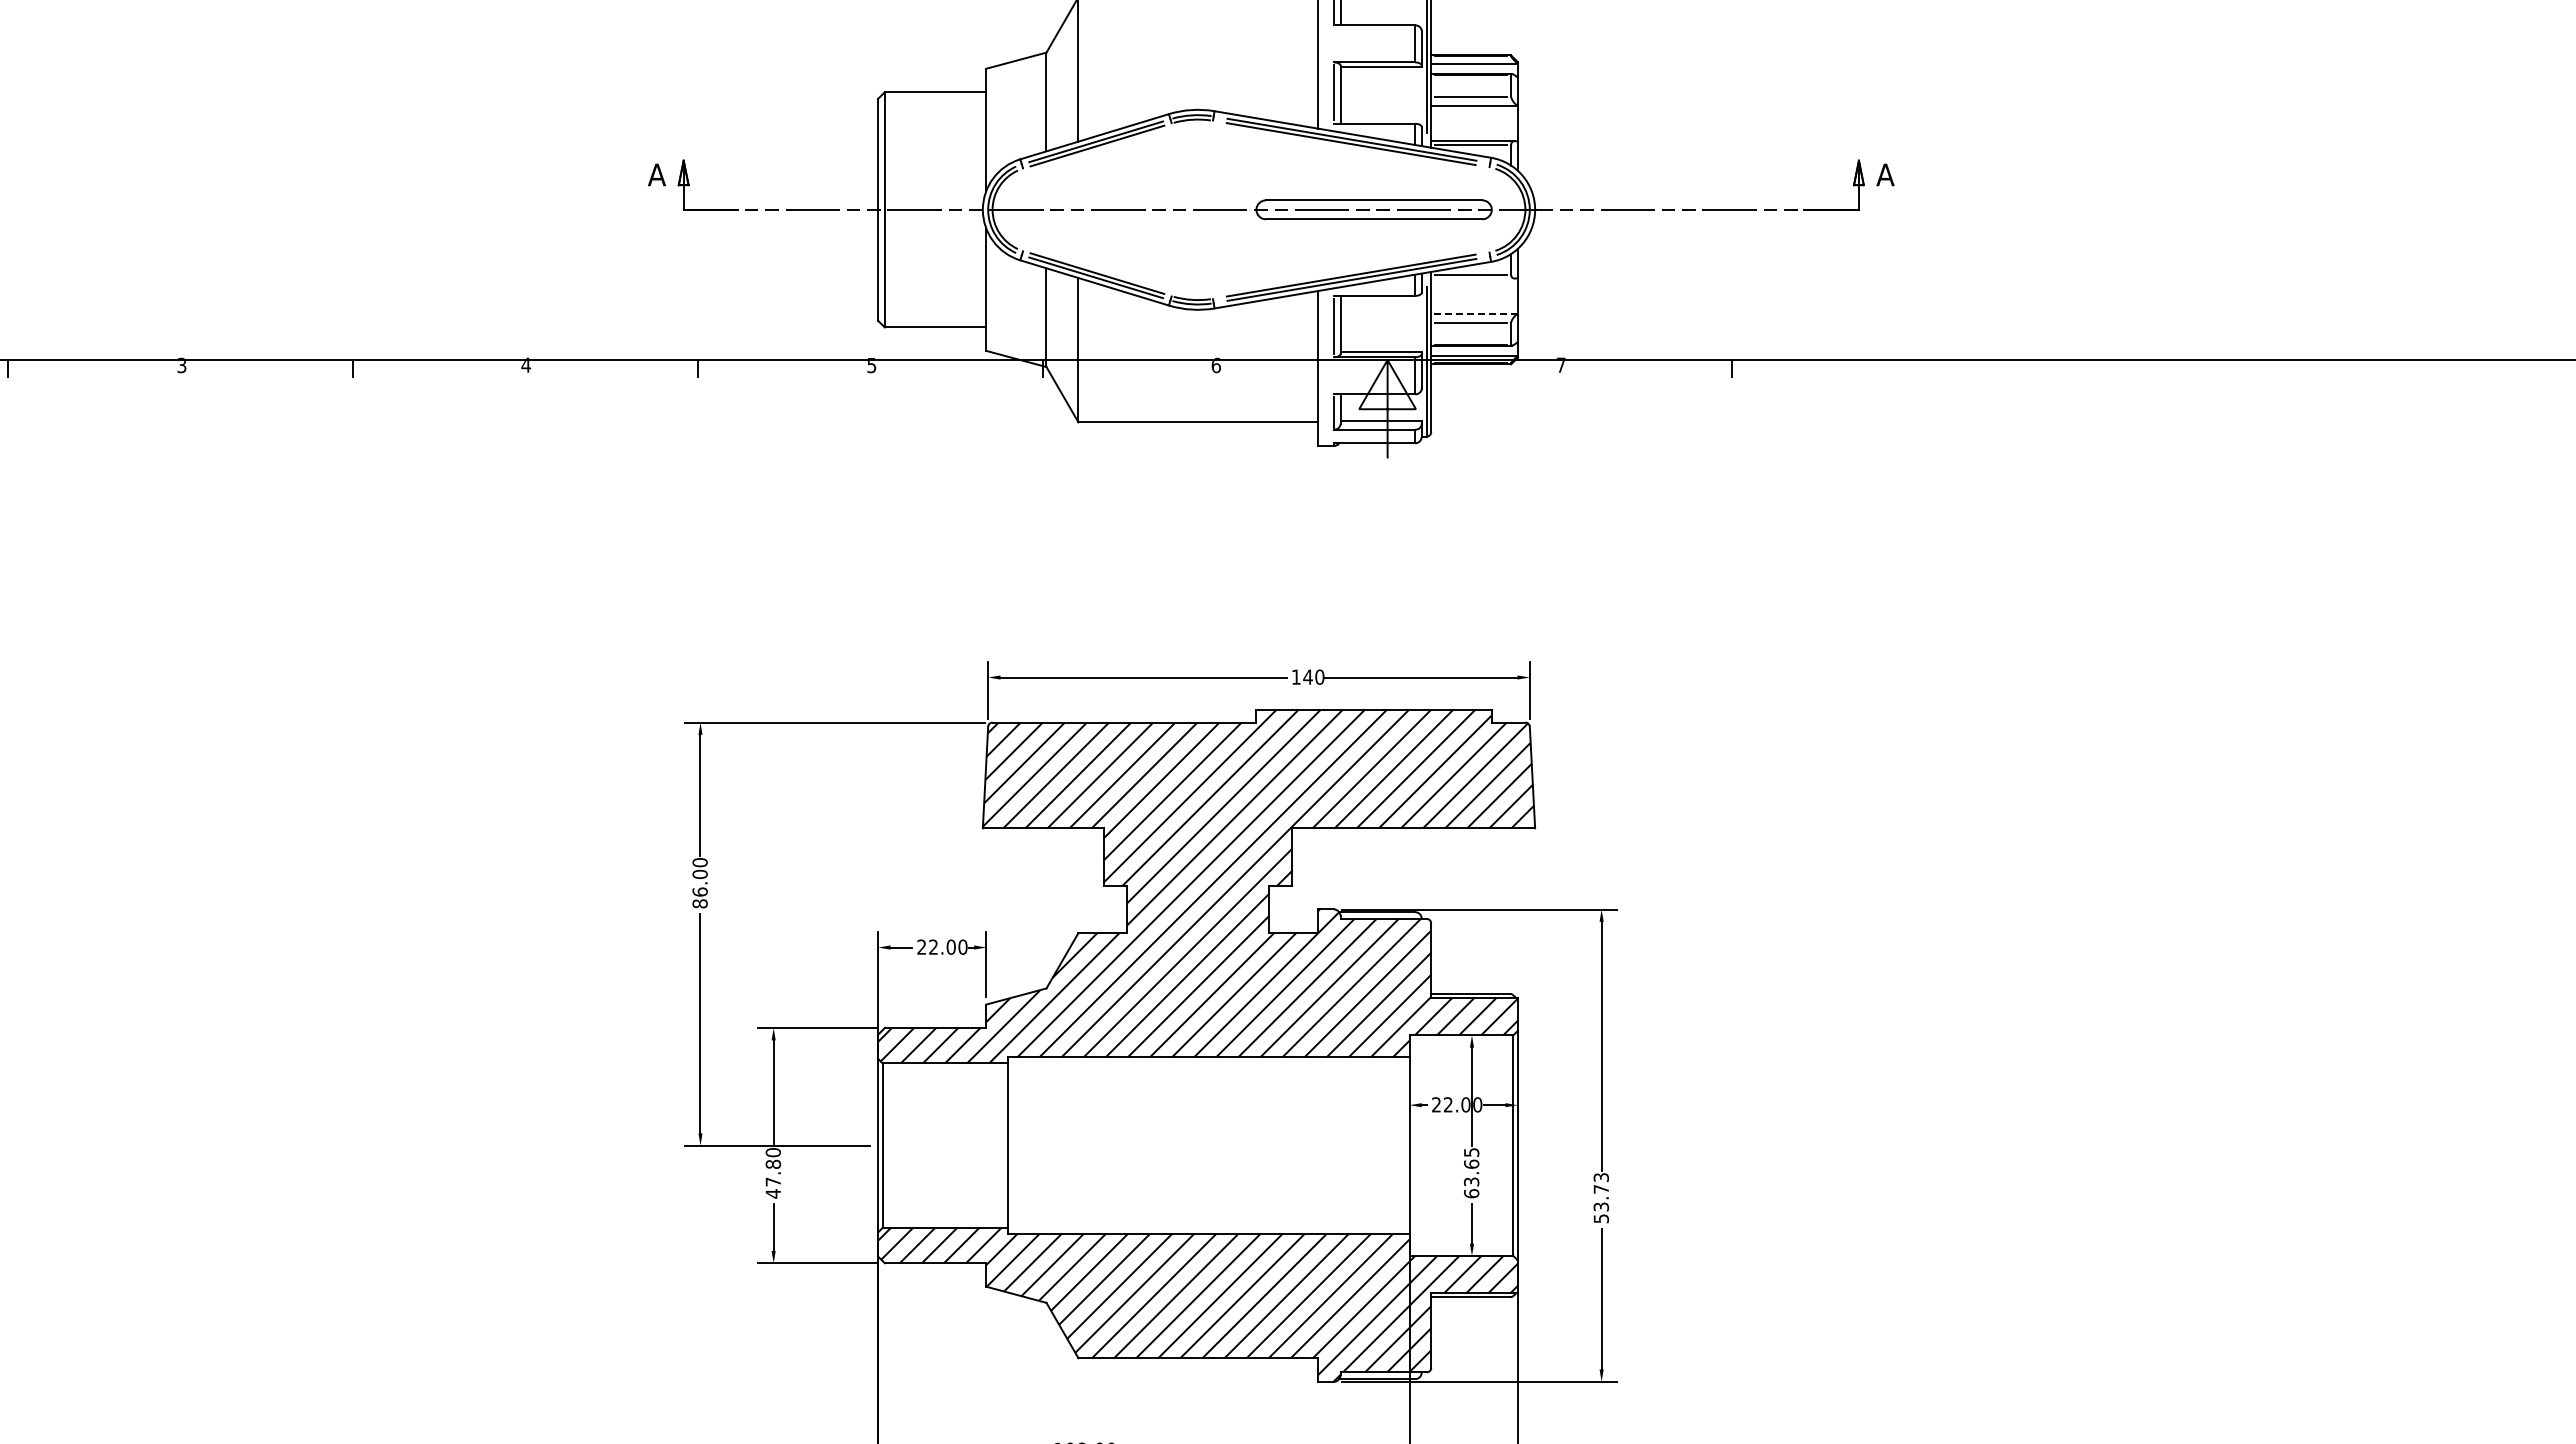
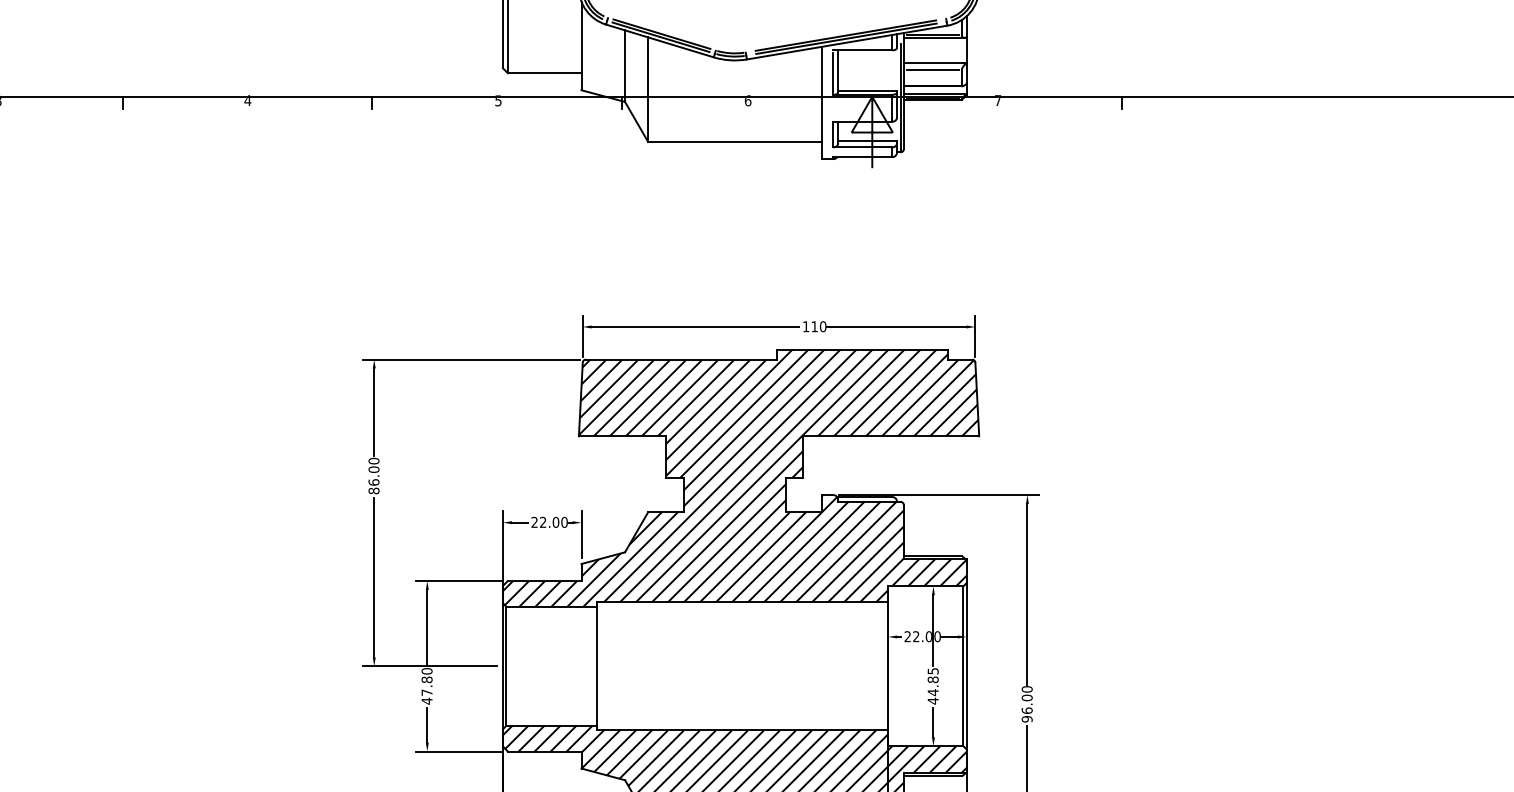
line: (1472, 278) -> (933, 37), added
line: (1474, 313) -> (935, 63), dashed -> solid
text: (1307, 676) -> (814, 326), 140 -> 110
text: (1471, 1178) -> (933, 690), 63.65 -> 44.85
text: (1601, 1198) -> (1027, 704), 53.73 -> 96.00

